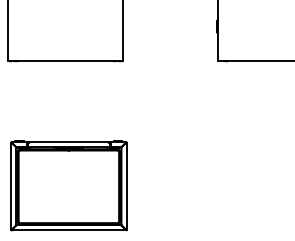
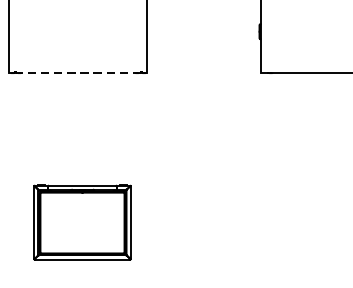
line: (65, 60) -> (78, 72), solid -> dashed
part: (68, 185) -> (82, 221), size x0.7

